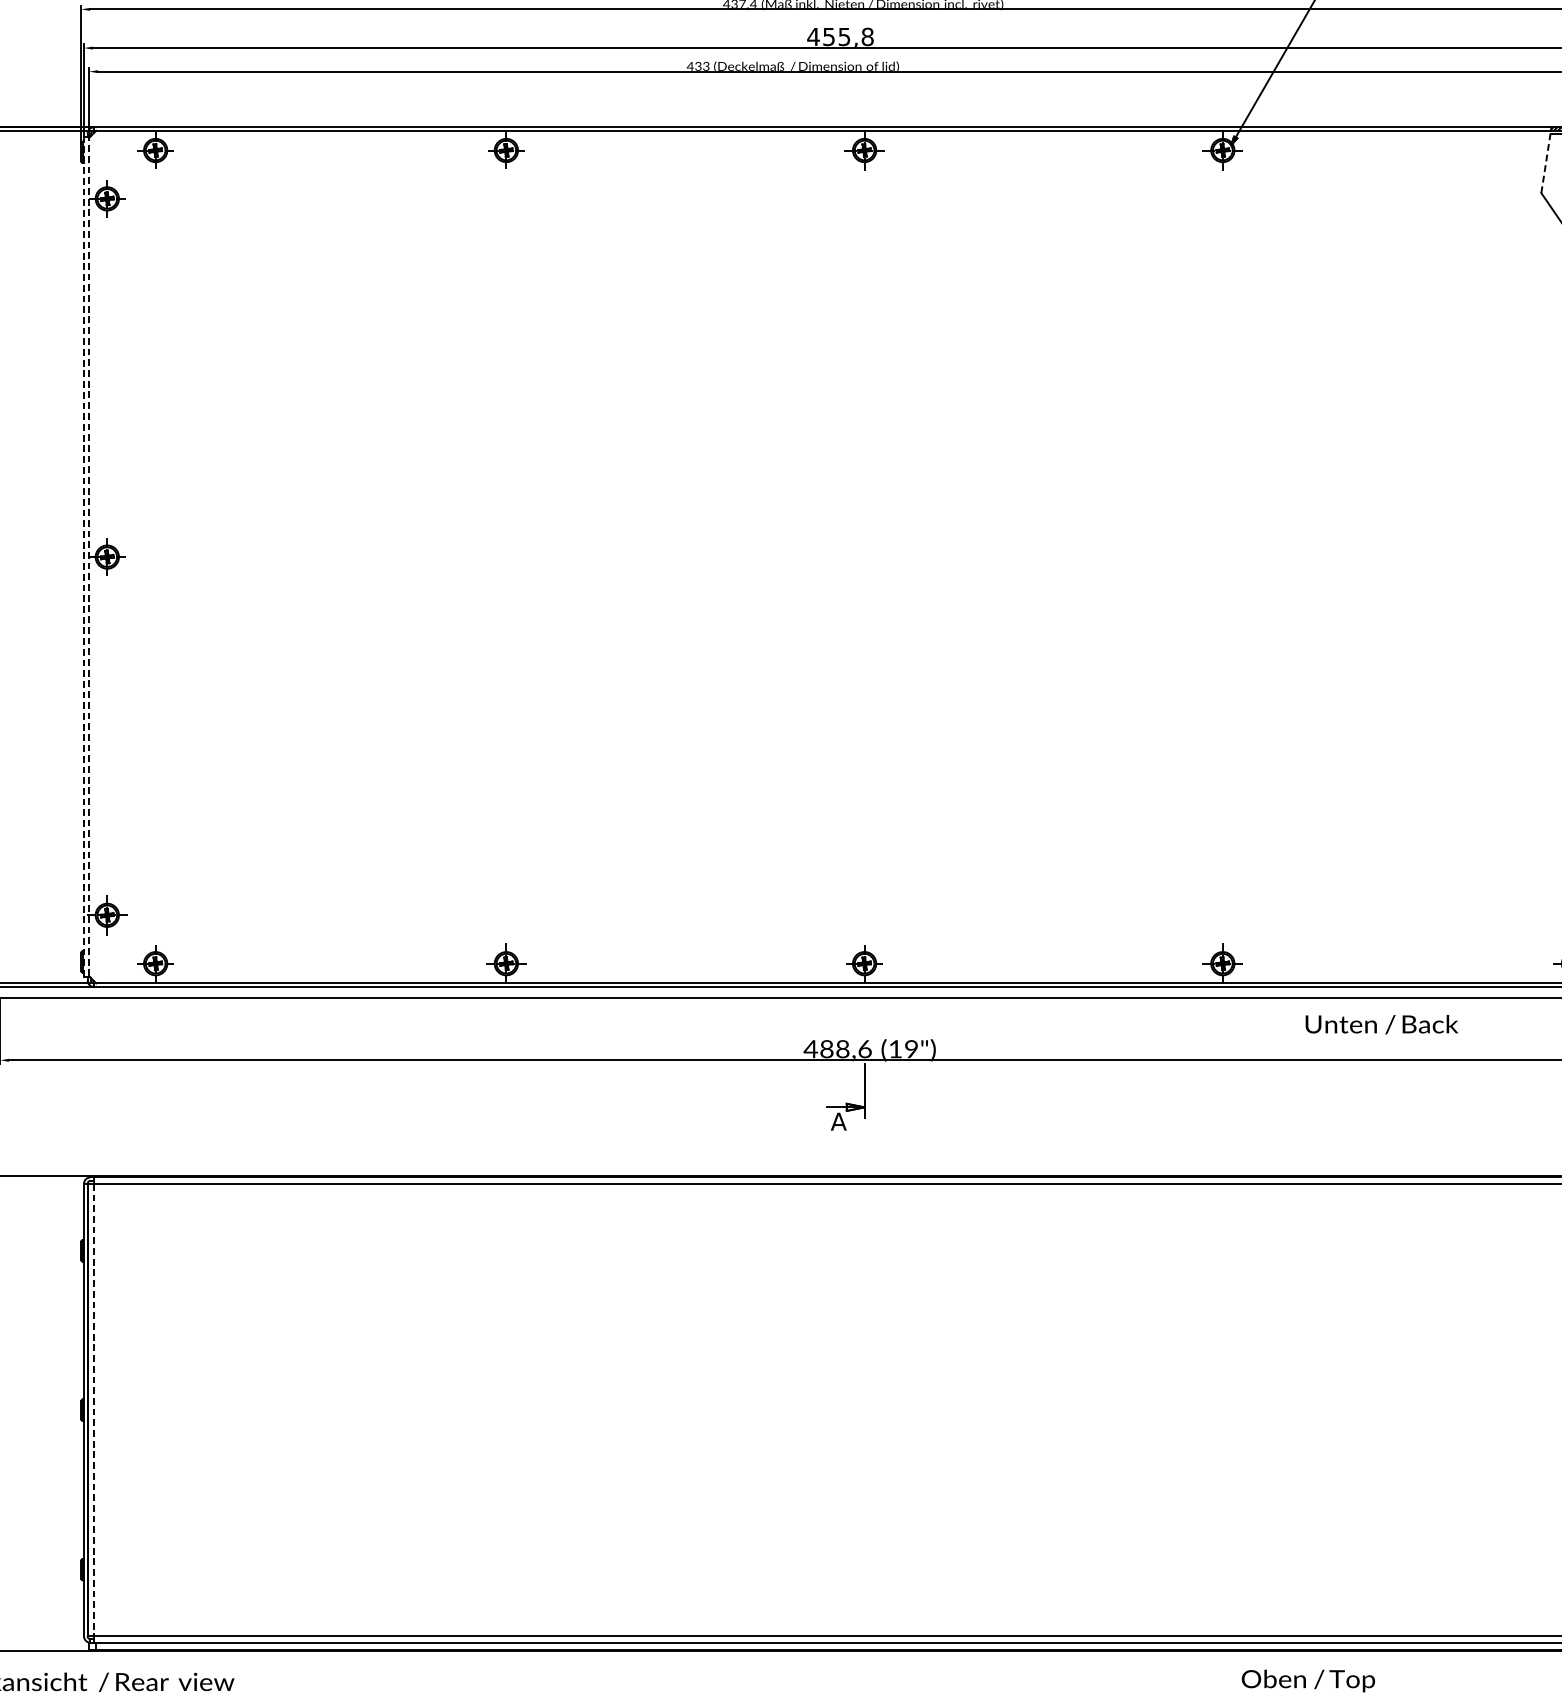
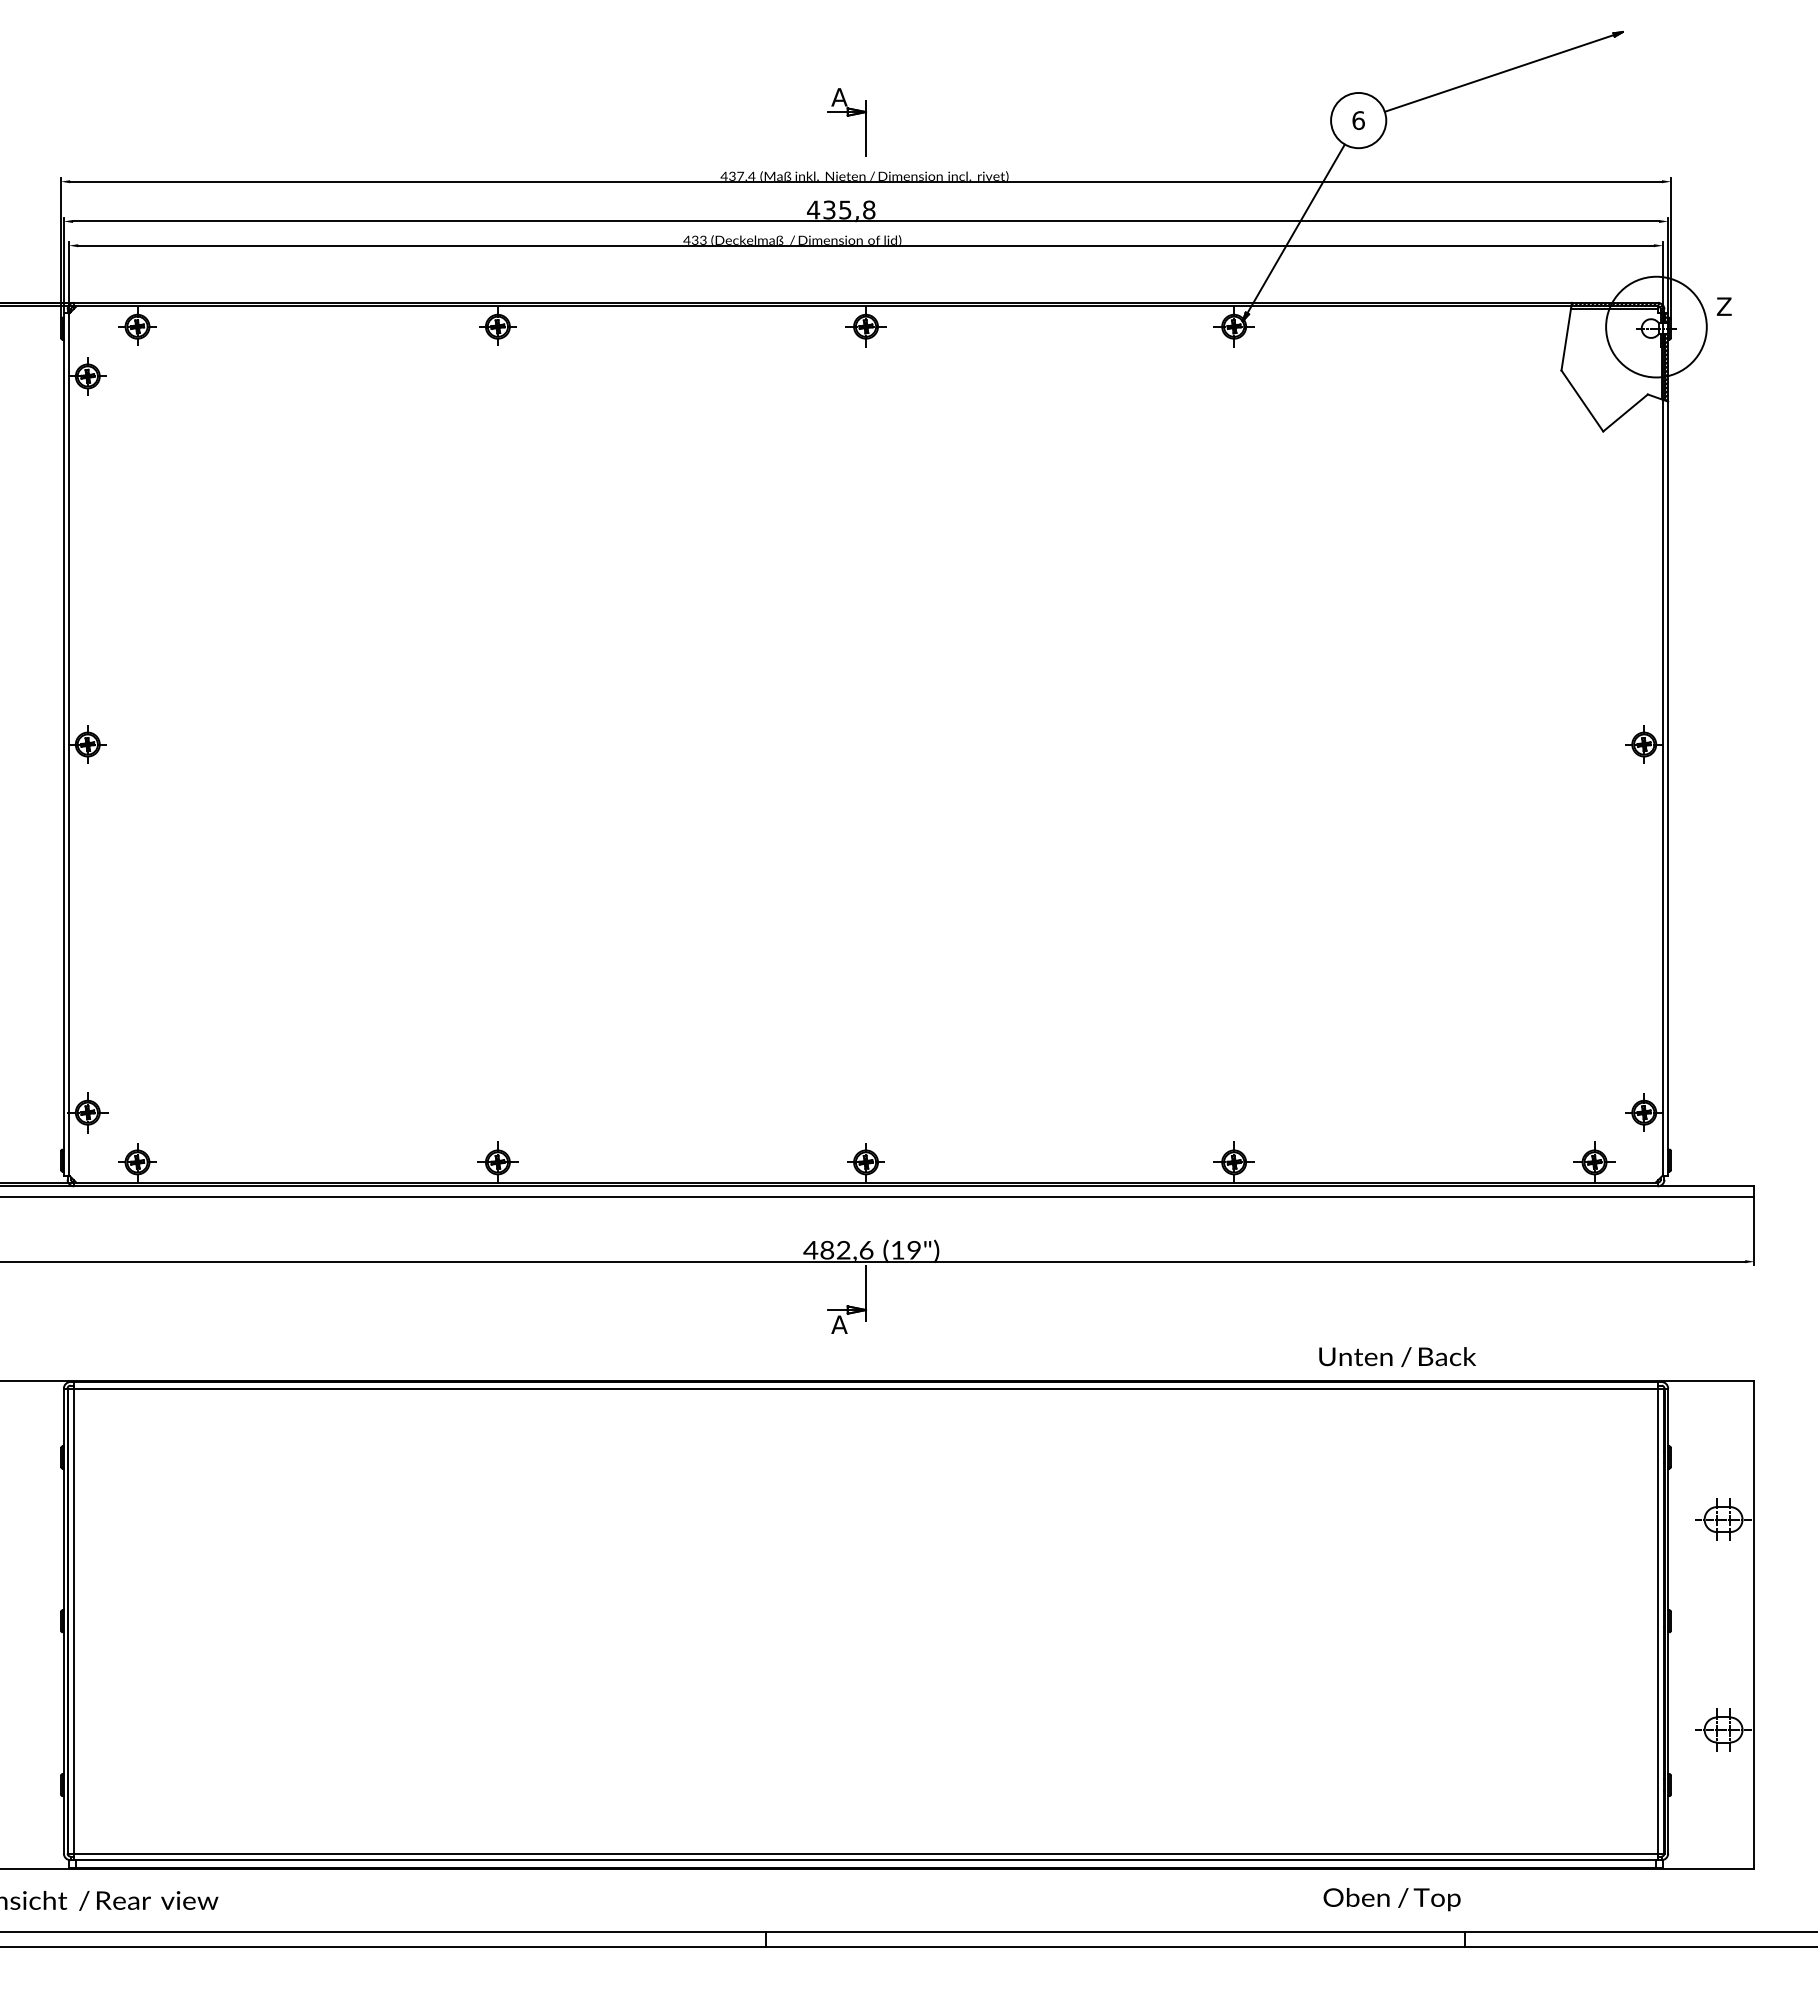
text: (829, 36) -> (829, 209), 455,8 -> 435,8
line: (1546, 161) -> (1566, 338), dashed -> solid
line: (83, 557) -> (63, 744), dashed -> solid
line: (89, 557) -> (69, 744), dashed -> solid
text: (1381, 1025) -> (1397, 1357), moved
text: (842, 1049) -> (843, 1250), 488,6 -> 482,6
line: (94, 1410) -> (74, 1621), dashed -> solid
text: (1307, 1680) -> (1391, 1899), moved

